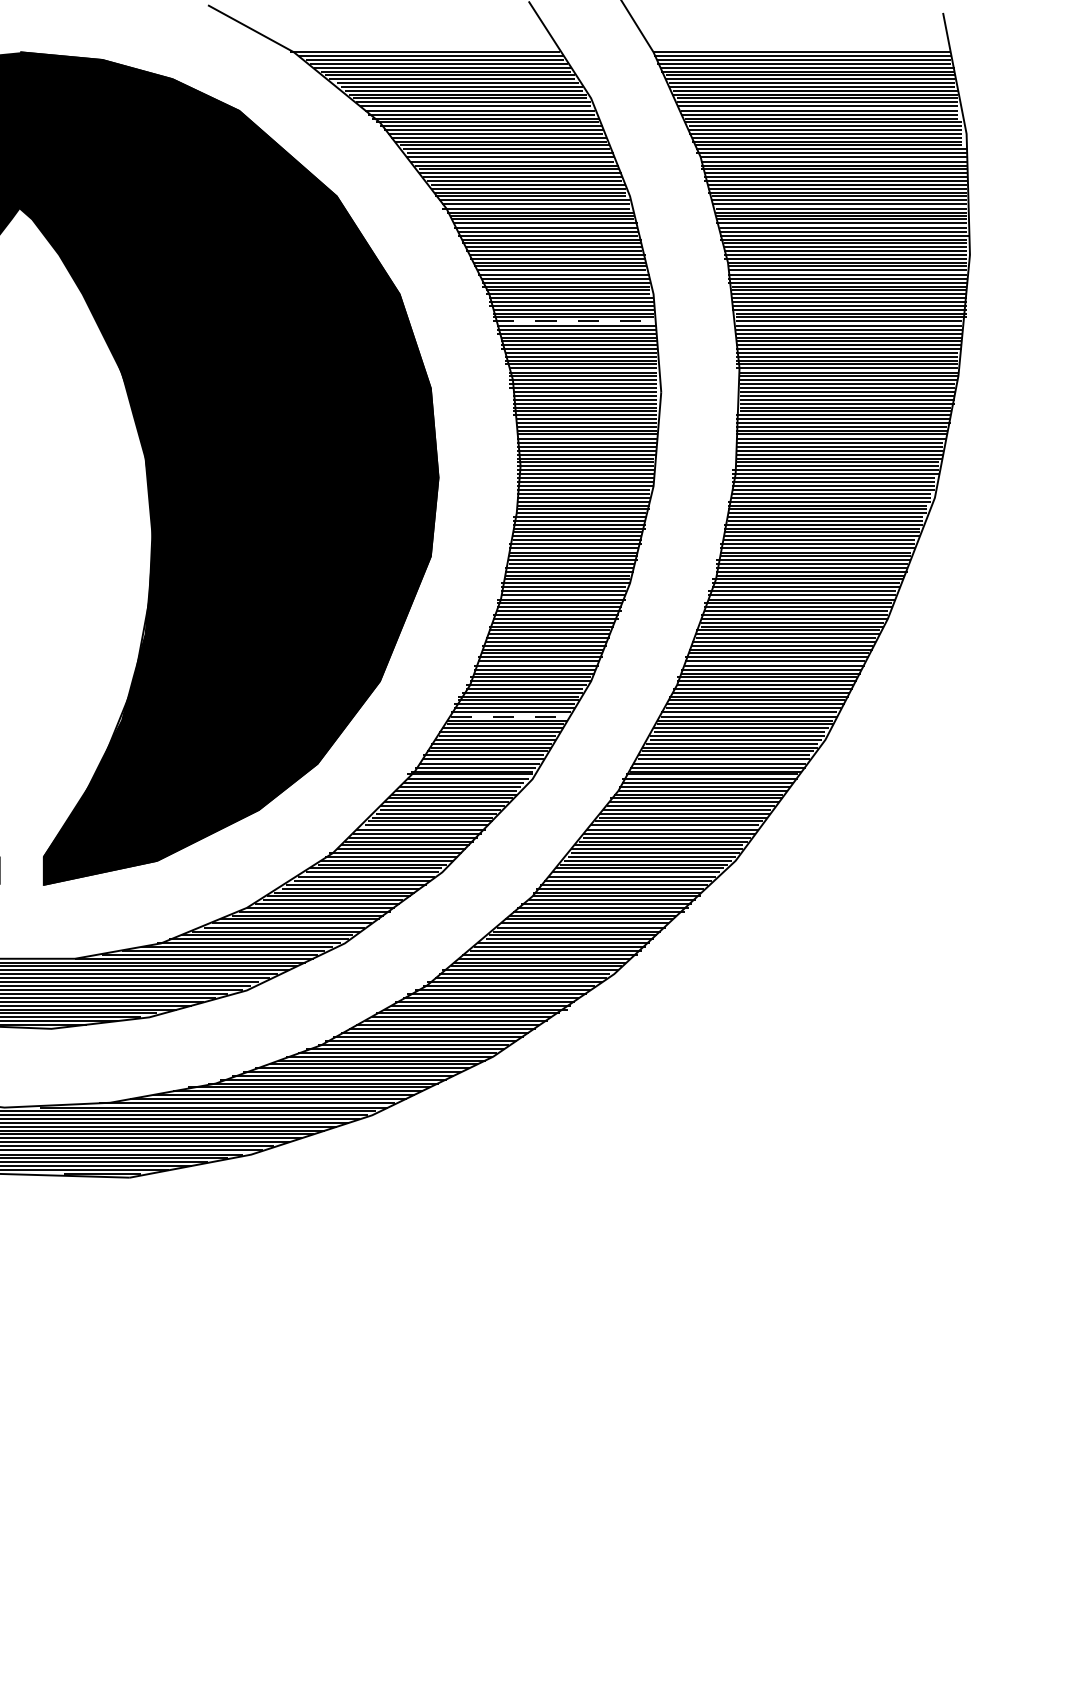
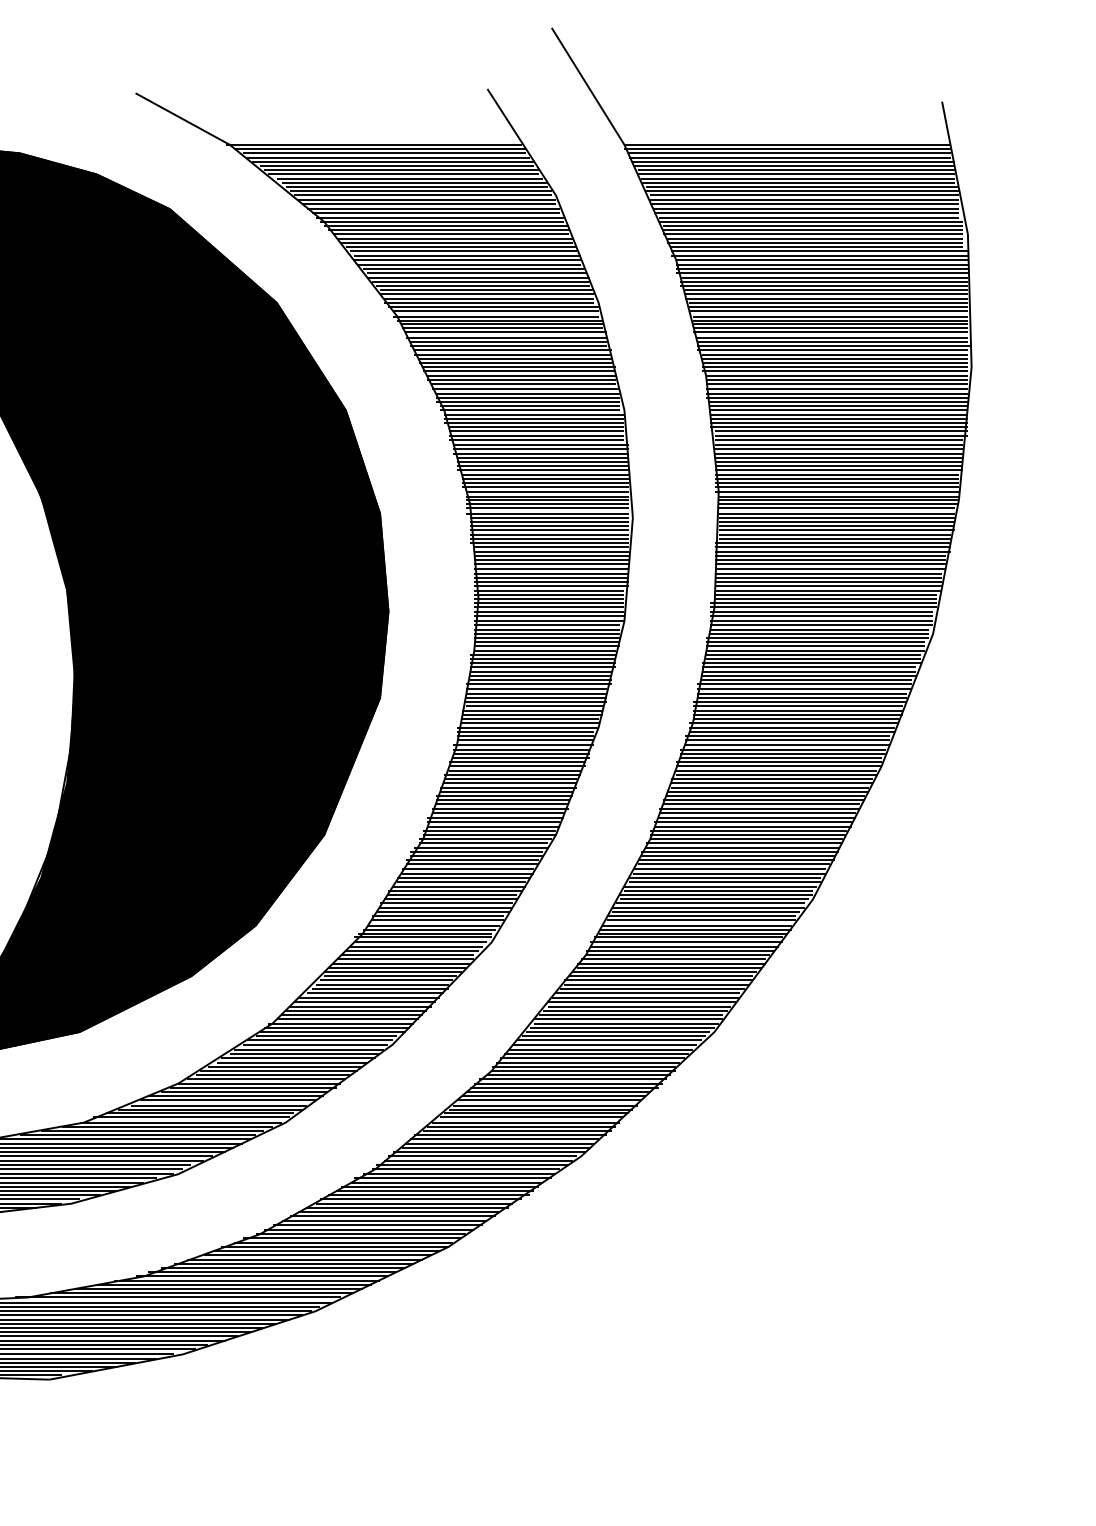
line: (573, 321) -> (536, 440), dashed -> solid
line: (511, 716) -> (468, 873), dashed -> solid

